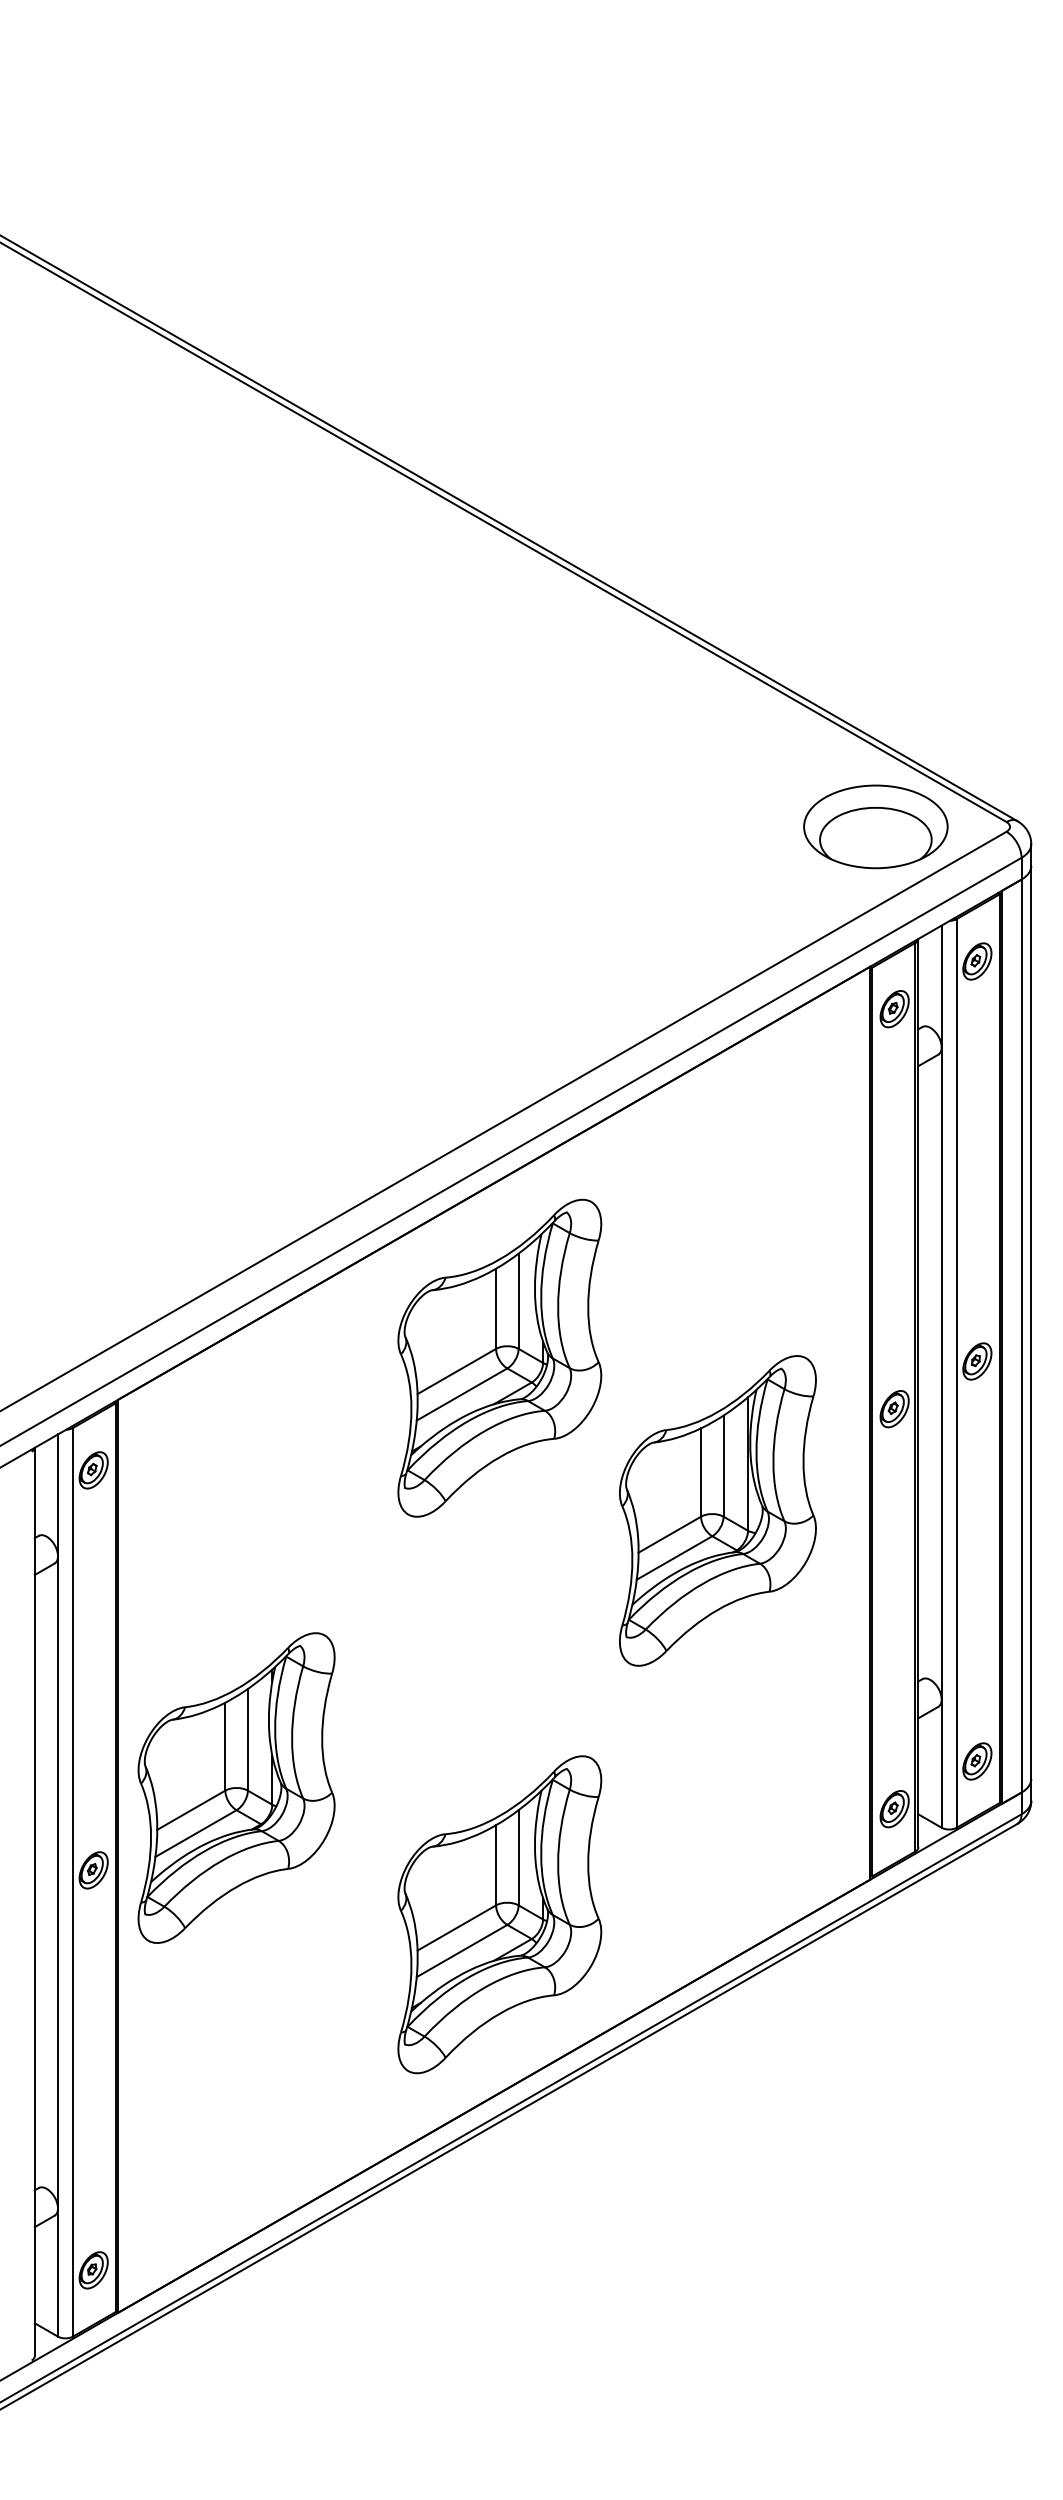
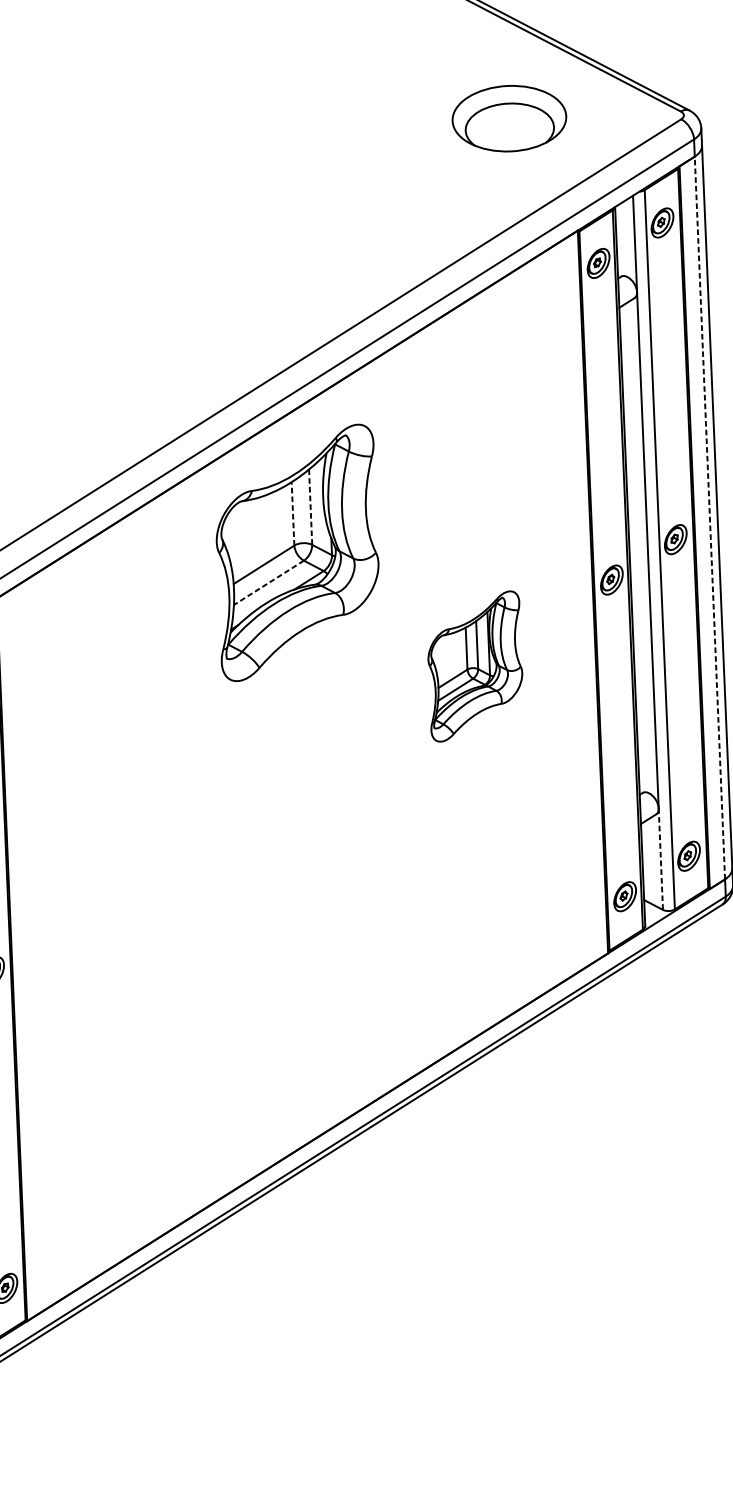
part: (875, 826) -> (509, 118), moved
line: (518, 1301) -> (310, 507), solid -> dashed
line: (496, 1308) -> (293, 513), solid -> dashed
line: (1021, 1336) -> (709, 518), solid -> dashed
line: (461, 1394) -> (268, 582), solid -> dashed
part: (717, 1510) -> (474, 666), size x0.6
line: (941, 1764) -> (660, 859), solid -> dashed
part: (236, 1787) -> (103, 901), removed
part: (499, 1914) -> (315, 993), removed

